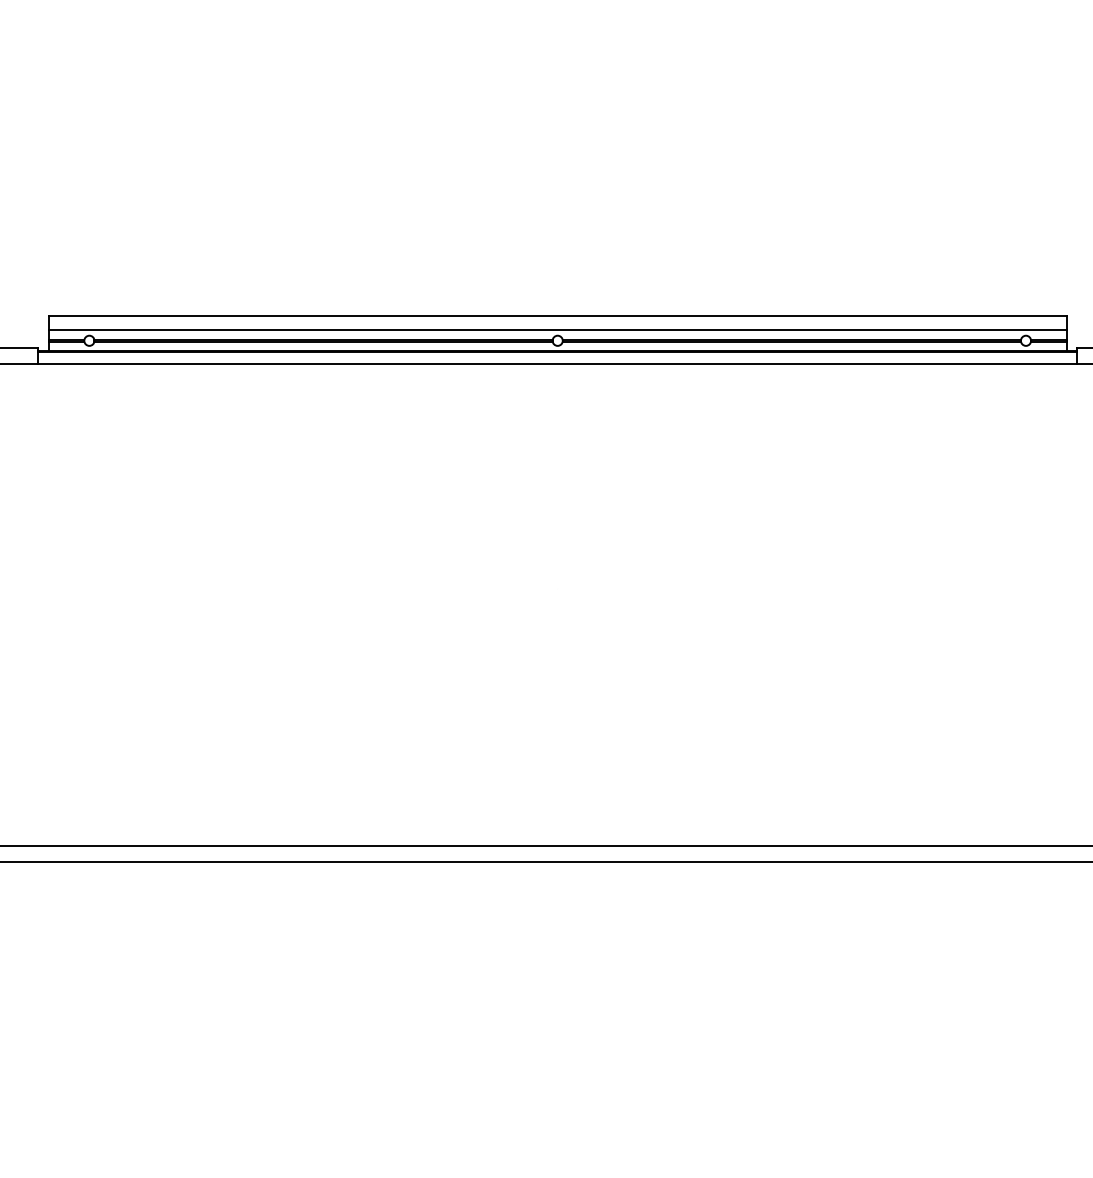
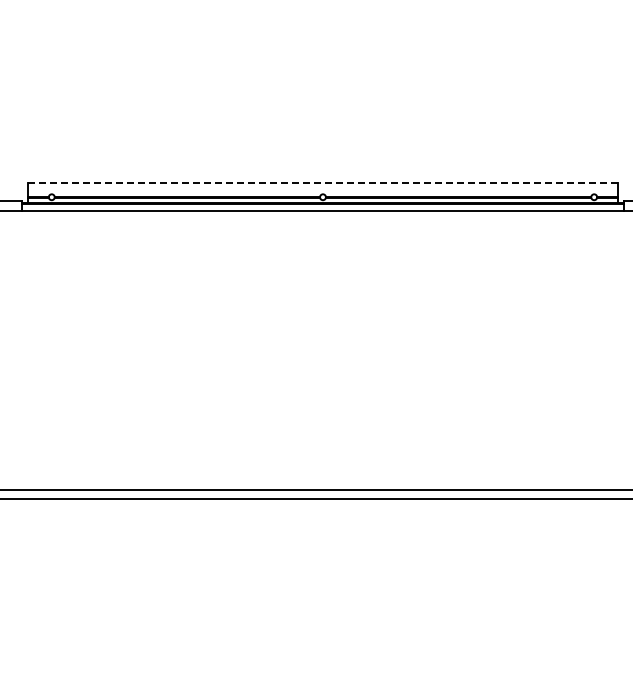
line: (558, 315) -> (323, 182), solid -> dashed
line: (556, 330) -> (322, 191), removed

